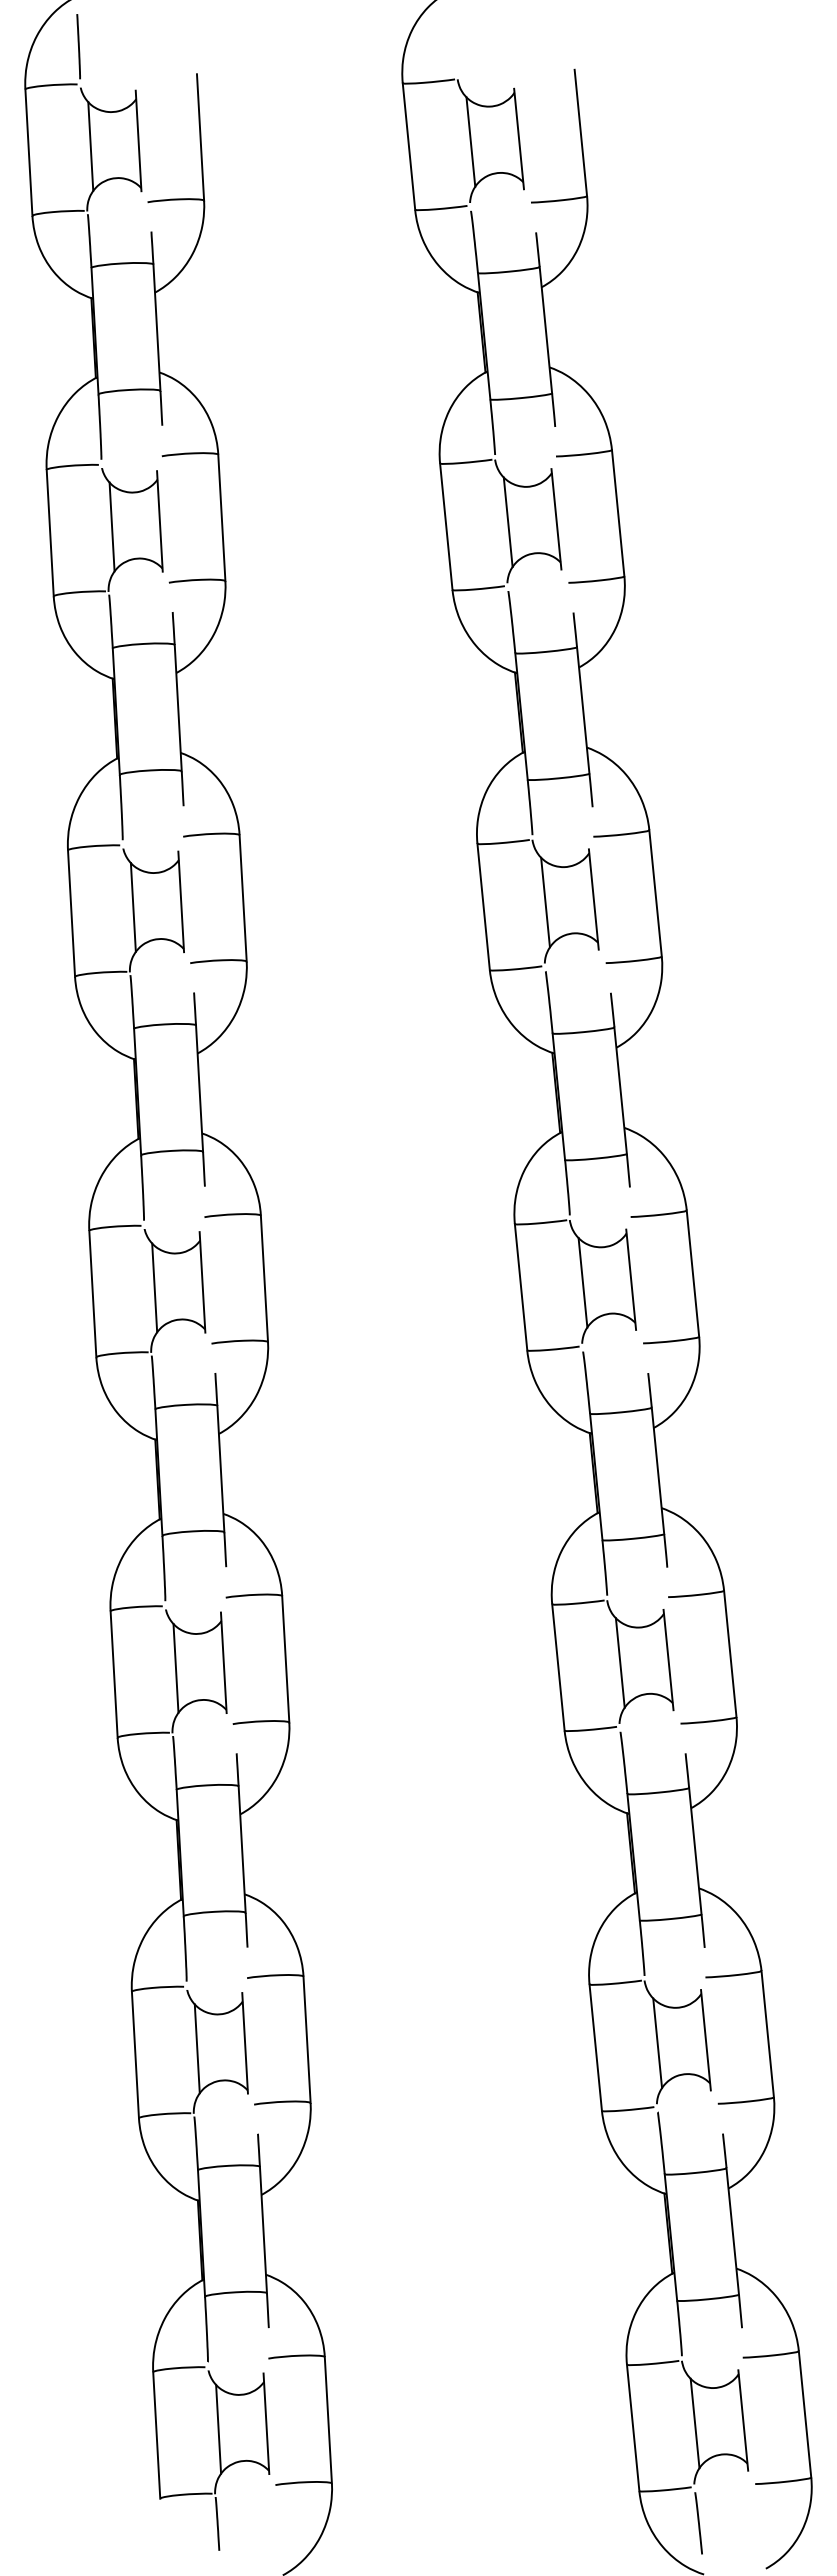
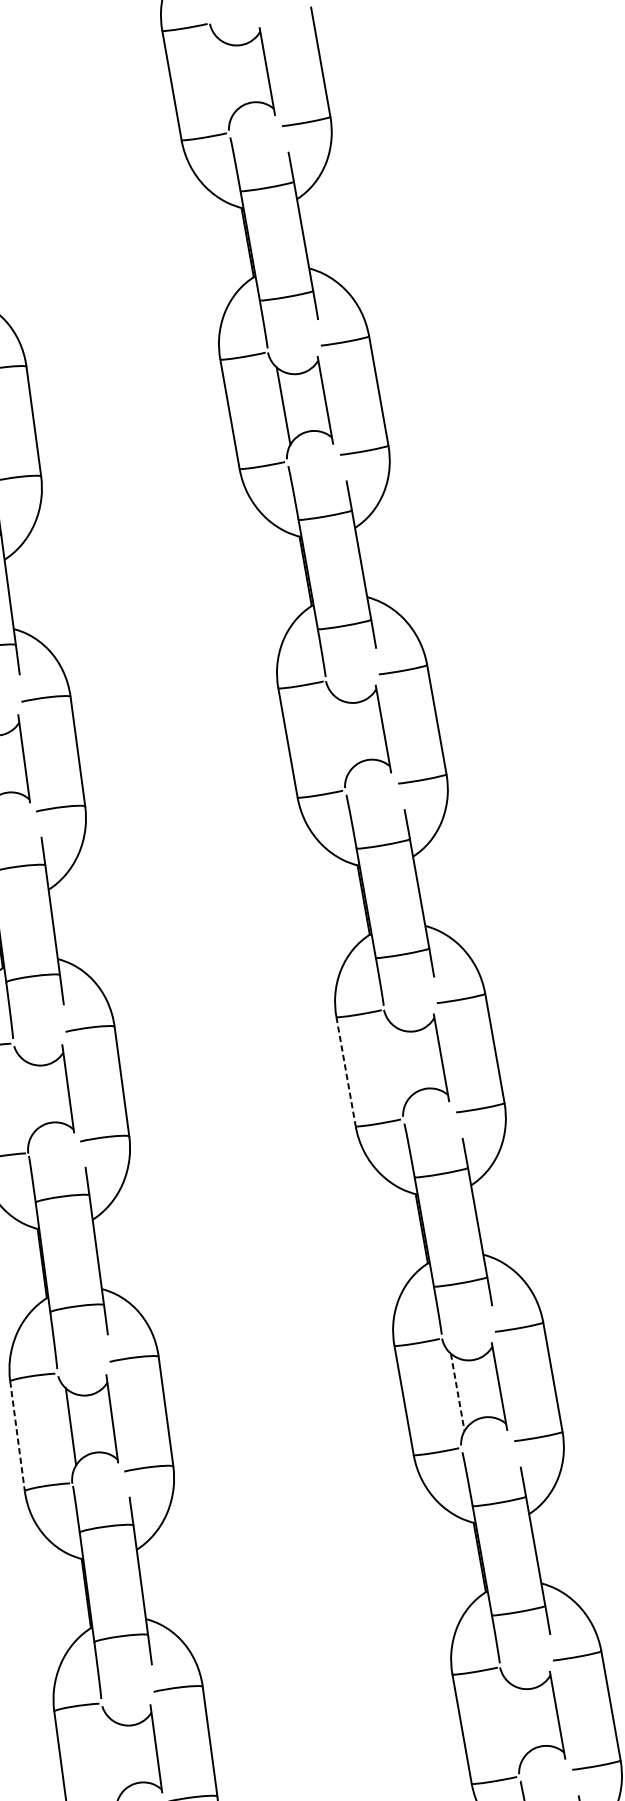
line: (470, 141) -> (225, 77), removed
line: (545, 902) -> (341, 734), removed
line: (582, 1282) -> (399, 1063), removed
line: (154, 1287) -> (26, 1096), removed
line: (521, 1287) -> (346, 1071), solid -> dashed
line: (620, 1662) -> (457, 1391), solid -> dashed
line: (114, 1675) -> (17, 1437), solid -> dashed
line: (657, 2042) -> (515, 1720), removed
line: (196, 2048) -> (114, 1756), removed

